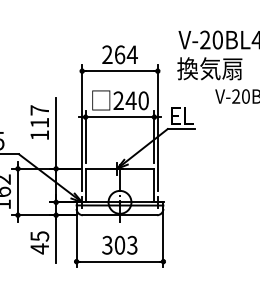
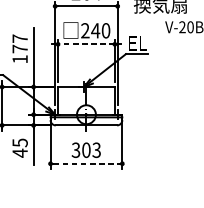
line: (119, 117) -> (86, 44), solid -> dashed
text: (39, 122) -> (19, 48), 117 -> 177
line: (120, 261) -> (86, 163), solid -> dashed

